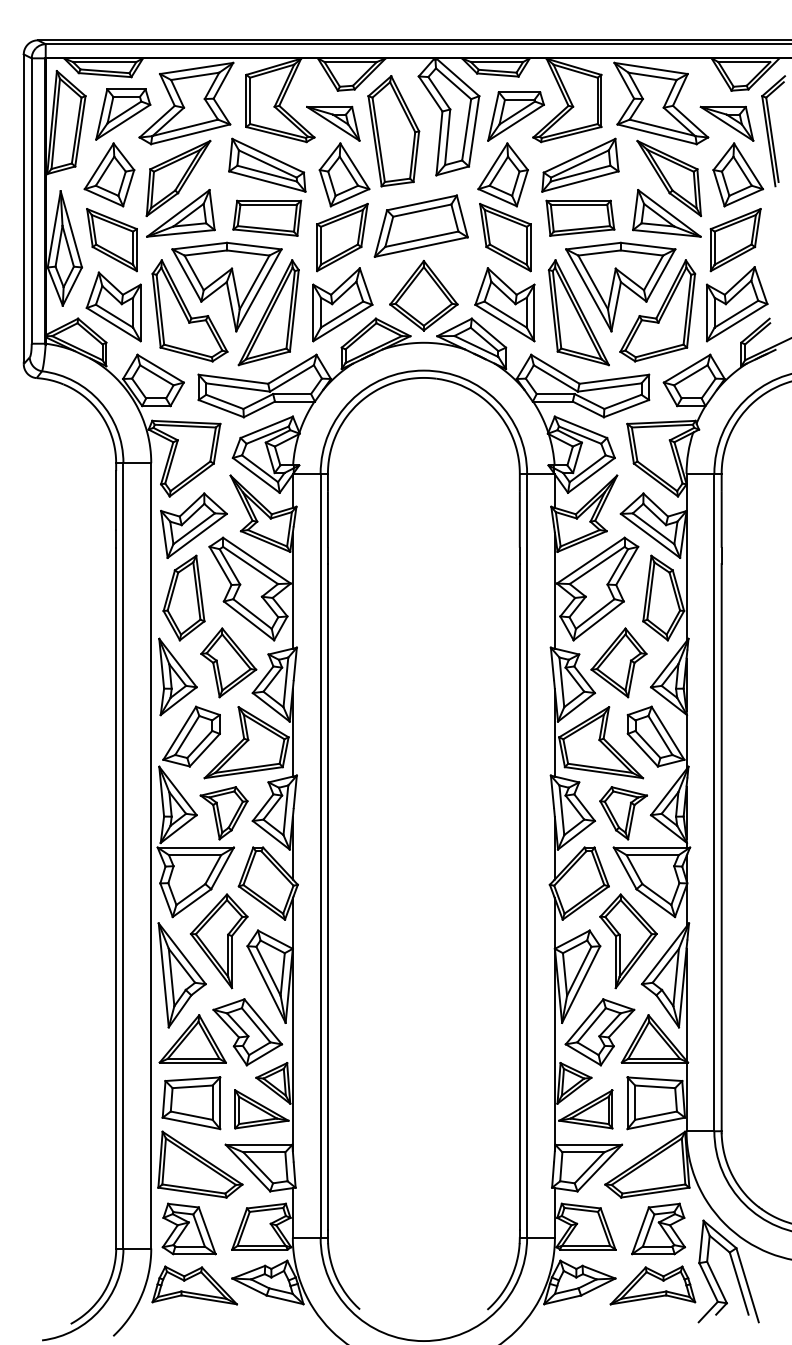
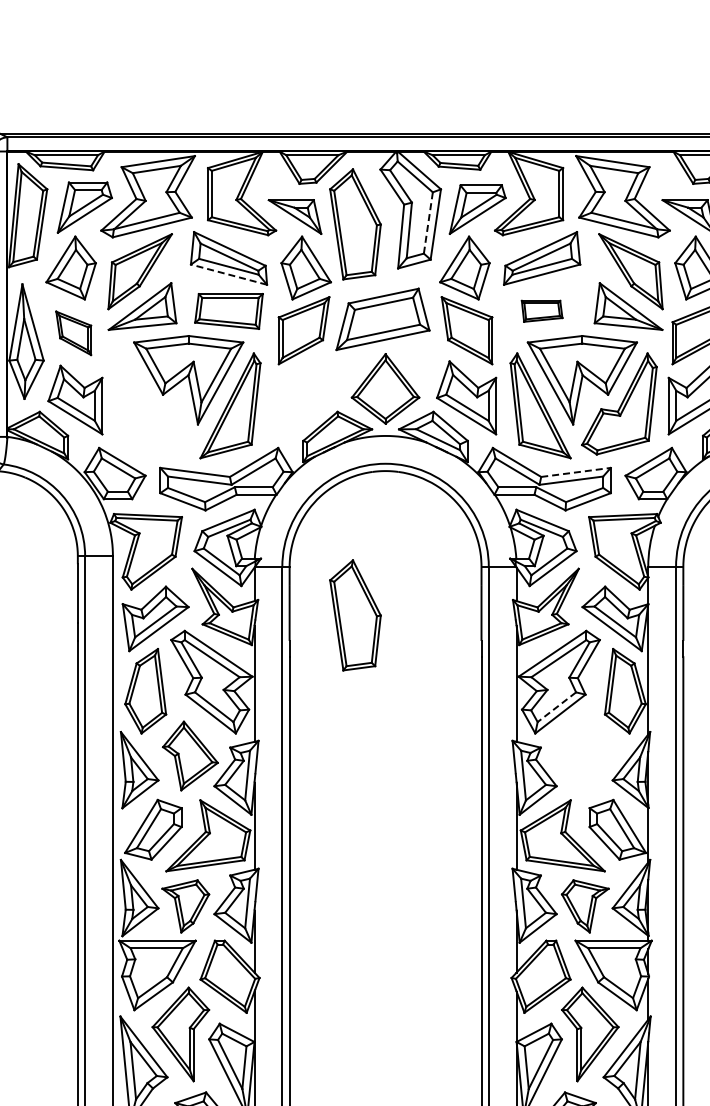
line: (466, 129) -> (428, 222), solid -> dashed
line: (266, 181) -> (228, 274), solid -> dashed
part: (580, 217) -> (542, 310), size x0.6
part: (111, 240) -> (73, 333), size x0.7
part: (342, 304) -> (304, 397), removed
part: (189, 310) -> (151, 403), removed
line: (614, 379) -> (576, 472), solid -> dashed
part: (393, 522) -> (355, 615), added
line: (594, 614) -> (556, 707), solid -> dashed
part: (618, 662) -> (580, 755), removed

